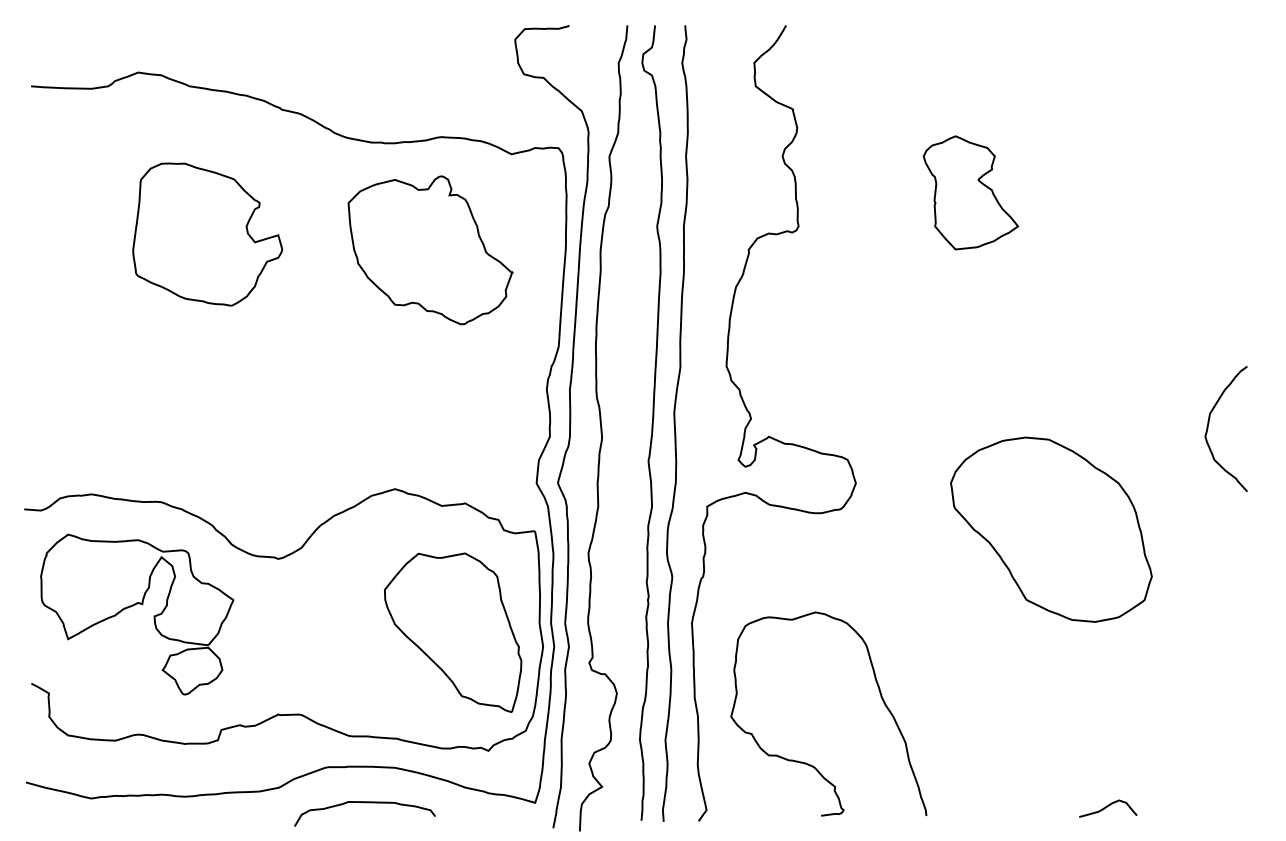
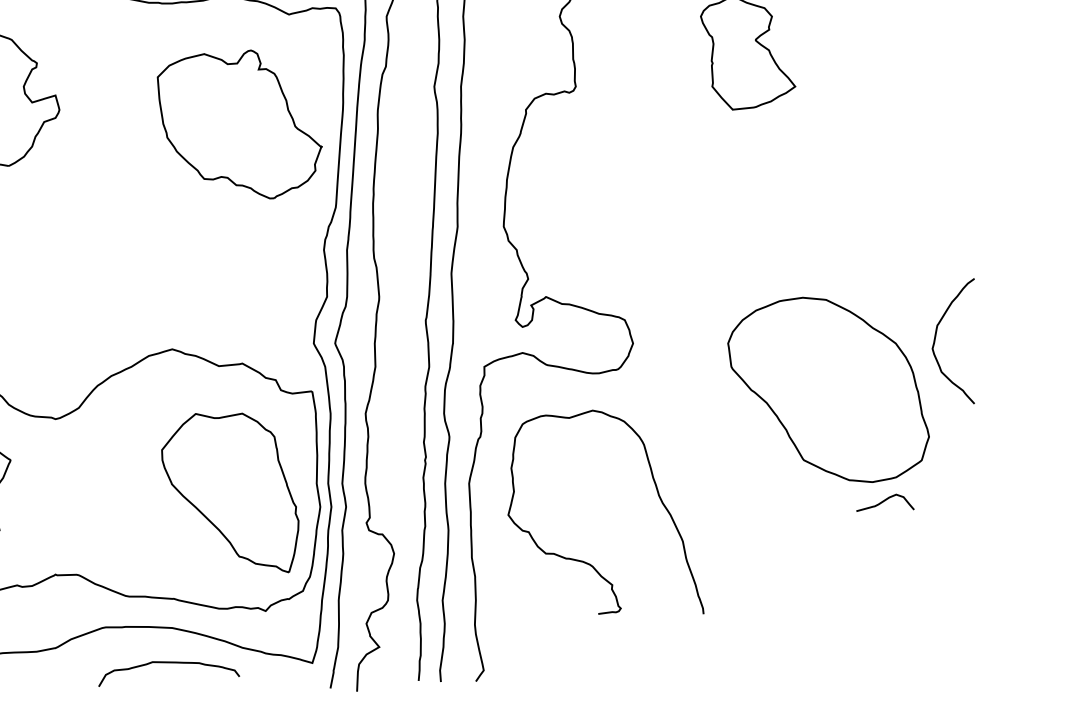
part: (430, 250) -> (239, 124), moved
curve: (1208, 429) -> (935, 341), moved
curve: (806, 762) -> (583, 560), moved
curve: (364, 803) -> (168, 663), moved
curve: (1107, 807) -> (884, 501), moved

